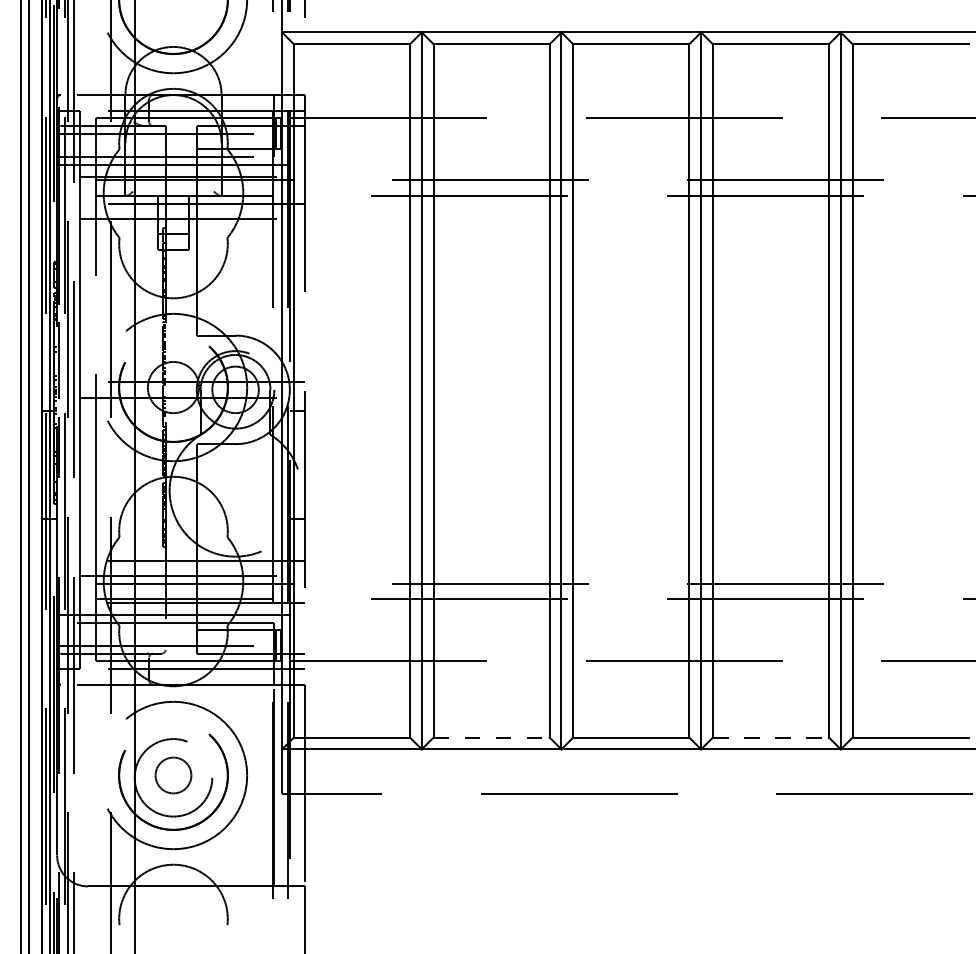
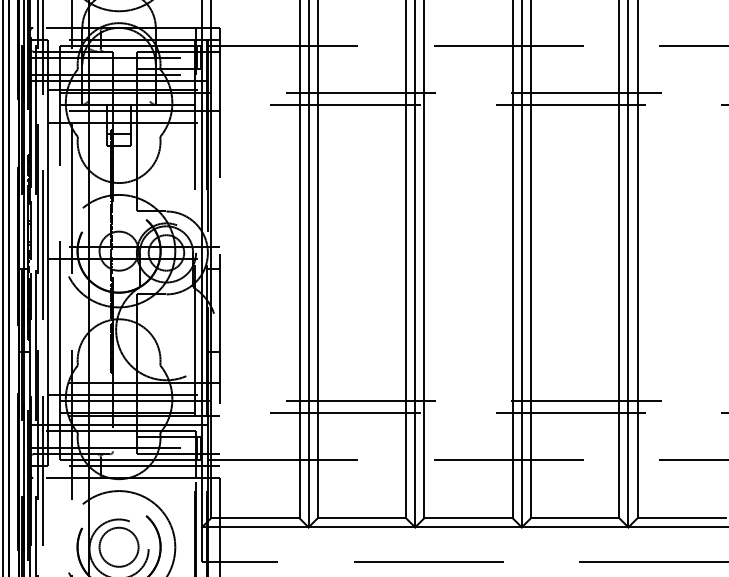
line: (491, 737) -> (361, 518), dashed -> solid
line: (770, 737) -> (574, 518), dashed -> solid
circle: (173, 775) -> (119, 547), size x1.43

